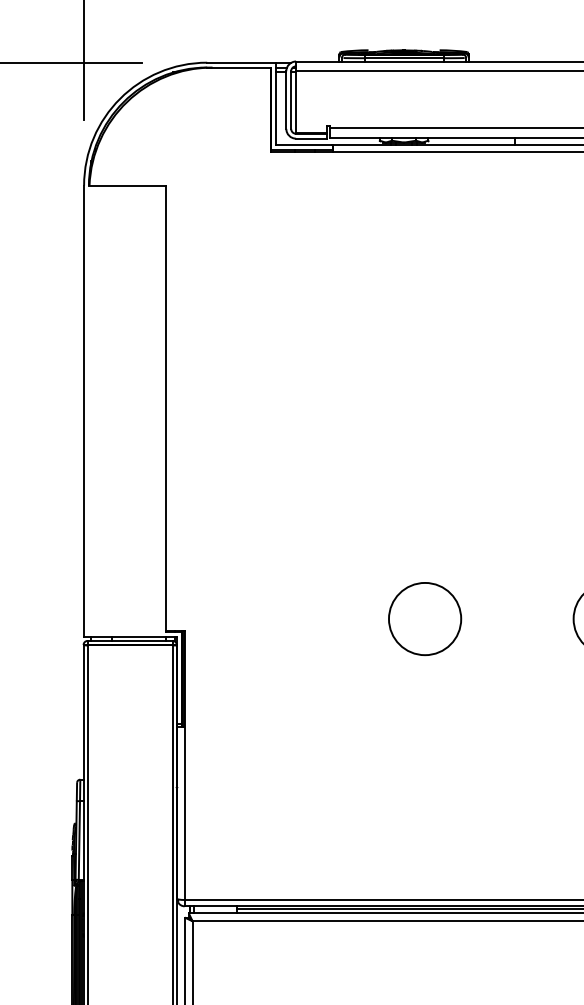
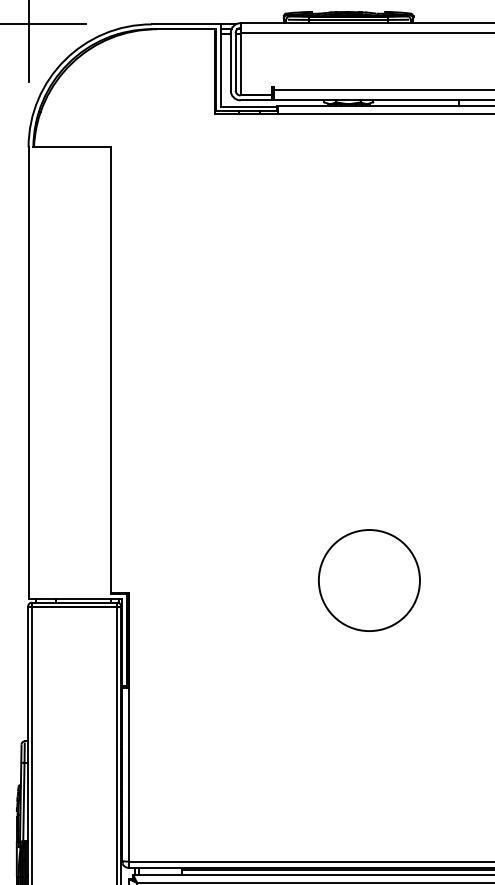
circle: (425, 619) -> (369, 581), size x1.4

